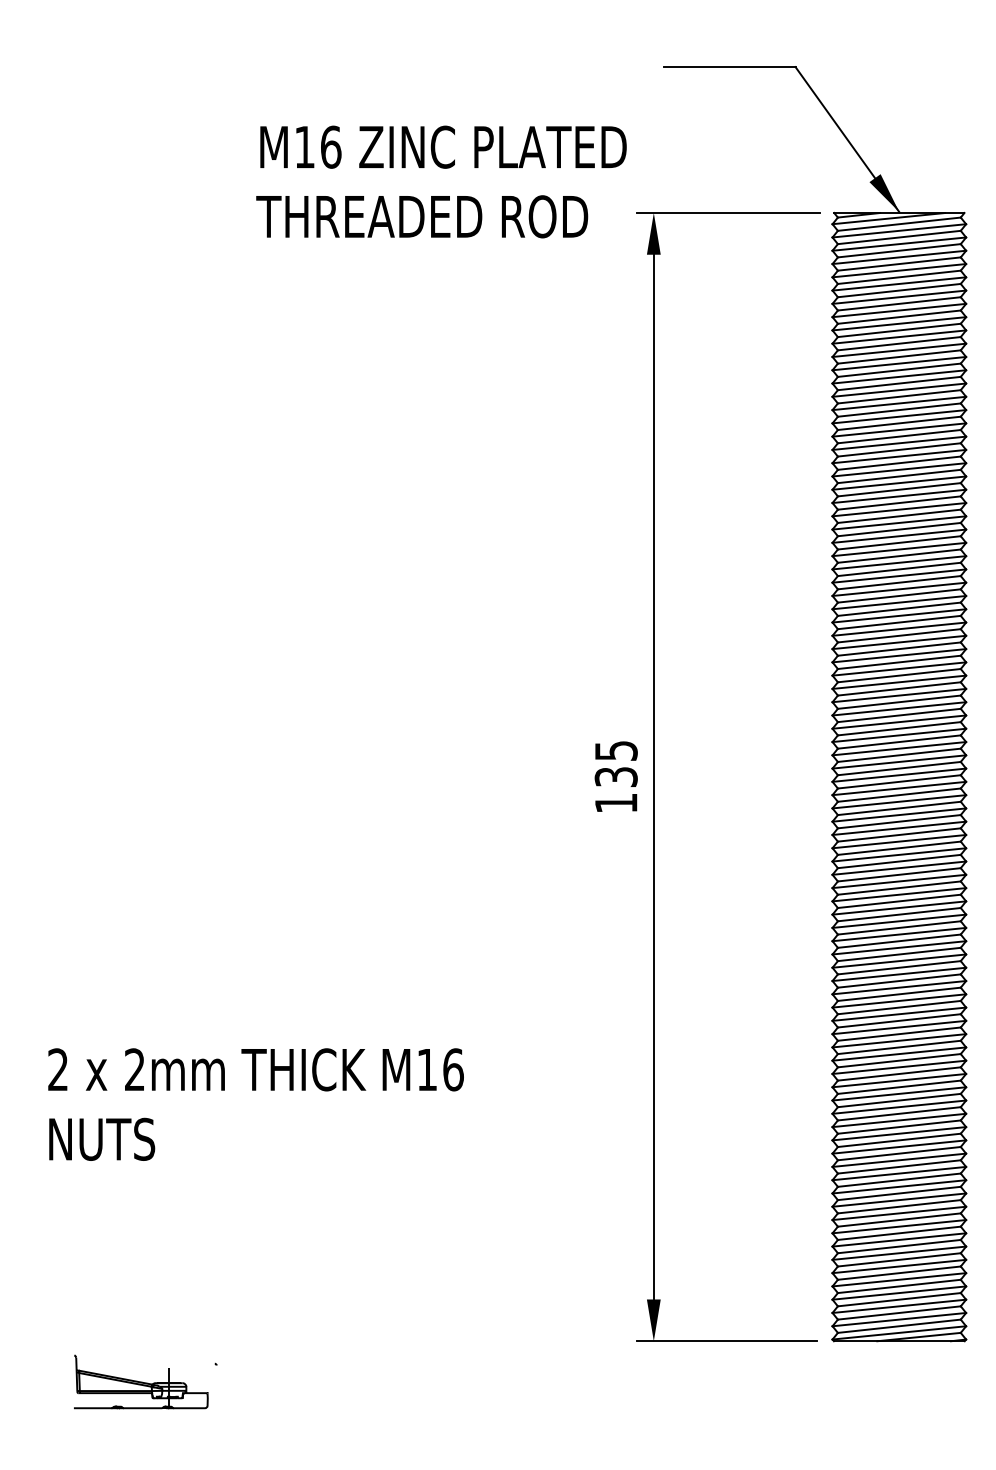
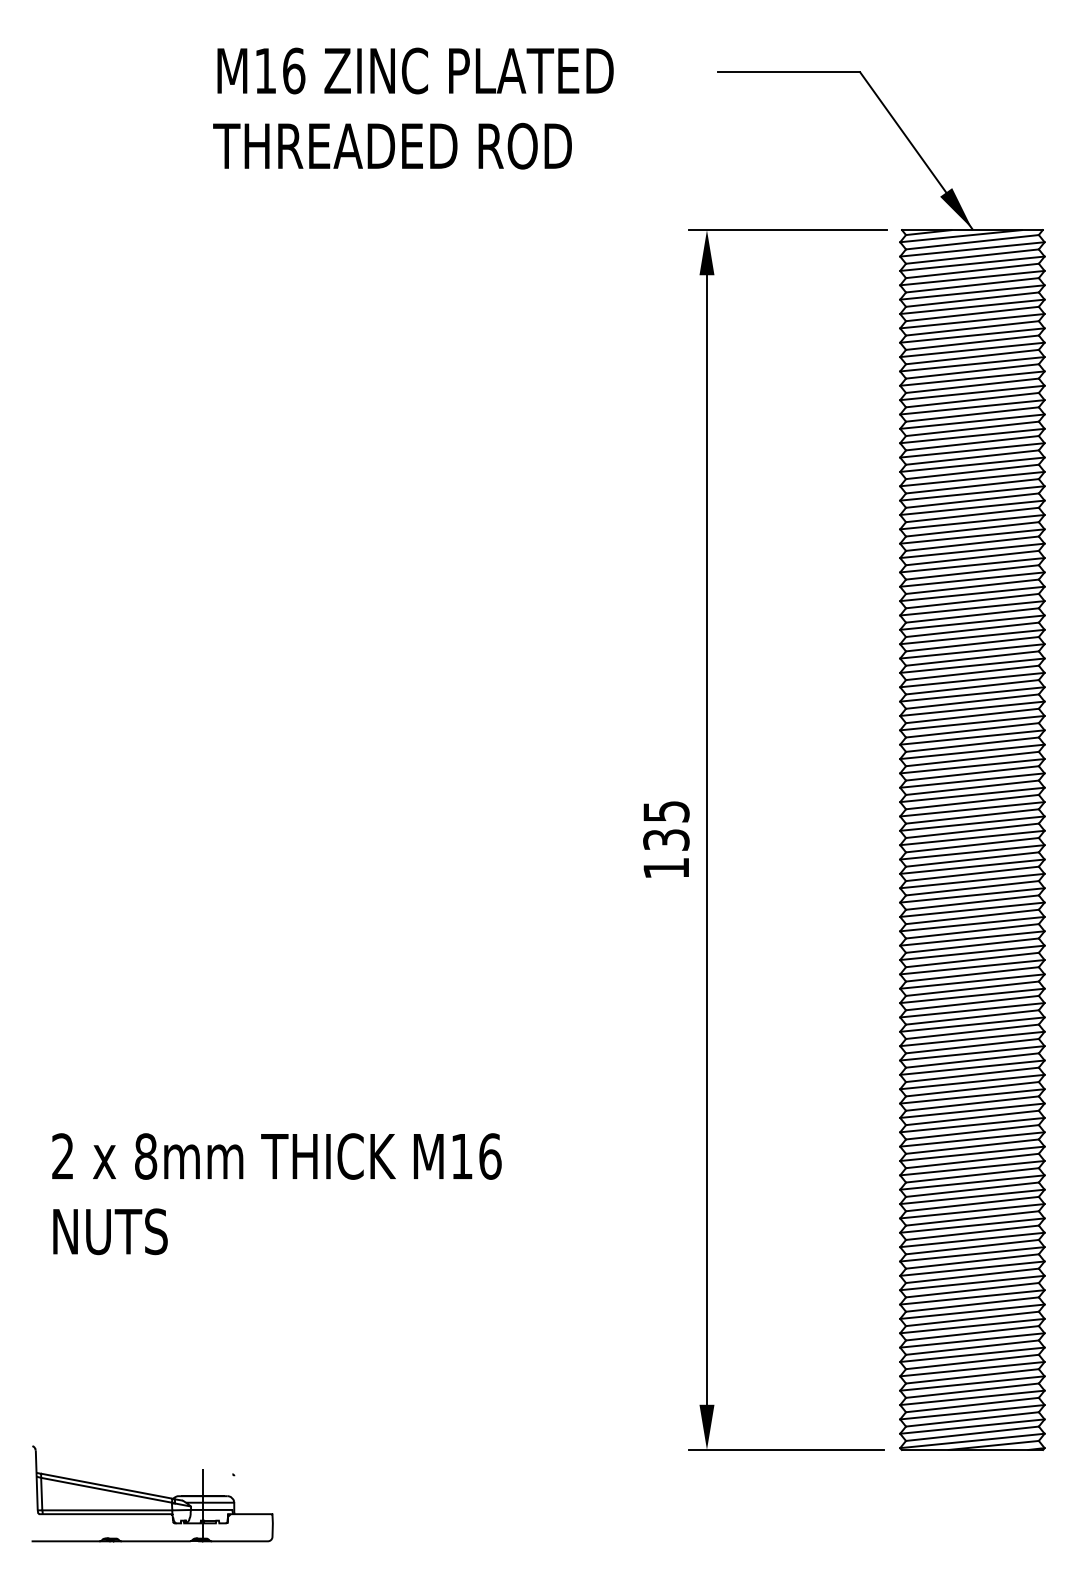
text: (441, 181) -> (413, 108), moved
text: (135, 1069) -> (146, 1156), 2mm -> 8mm
part: (140, 1381) -> (152, 1493), size x1.67

